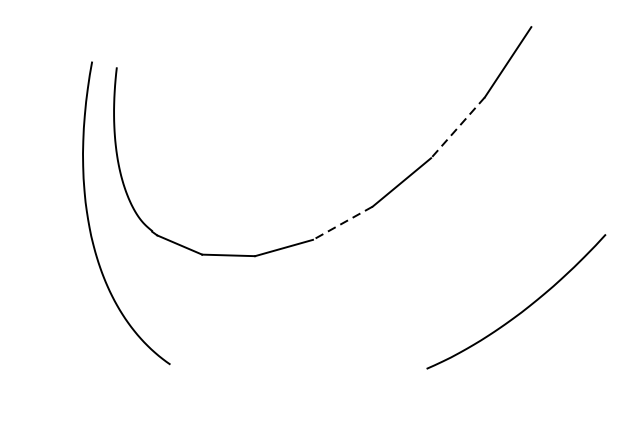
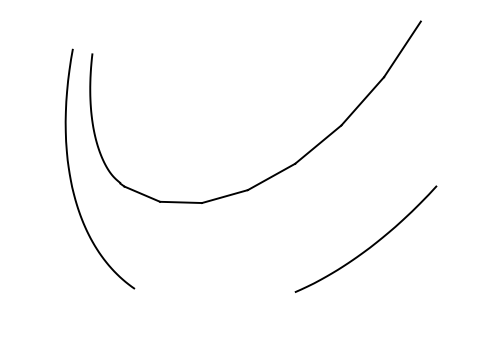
line: (457, 128) -> (362, 101), dashed -> solid
line: (342, 223) -> (271, 177), dashed -> solid
curve: (520, 311) -> (369, 246), moved

